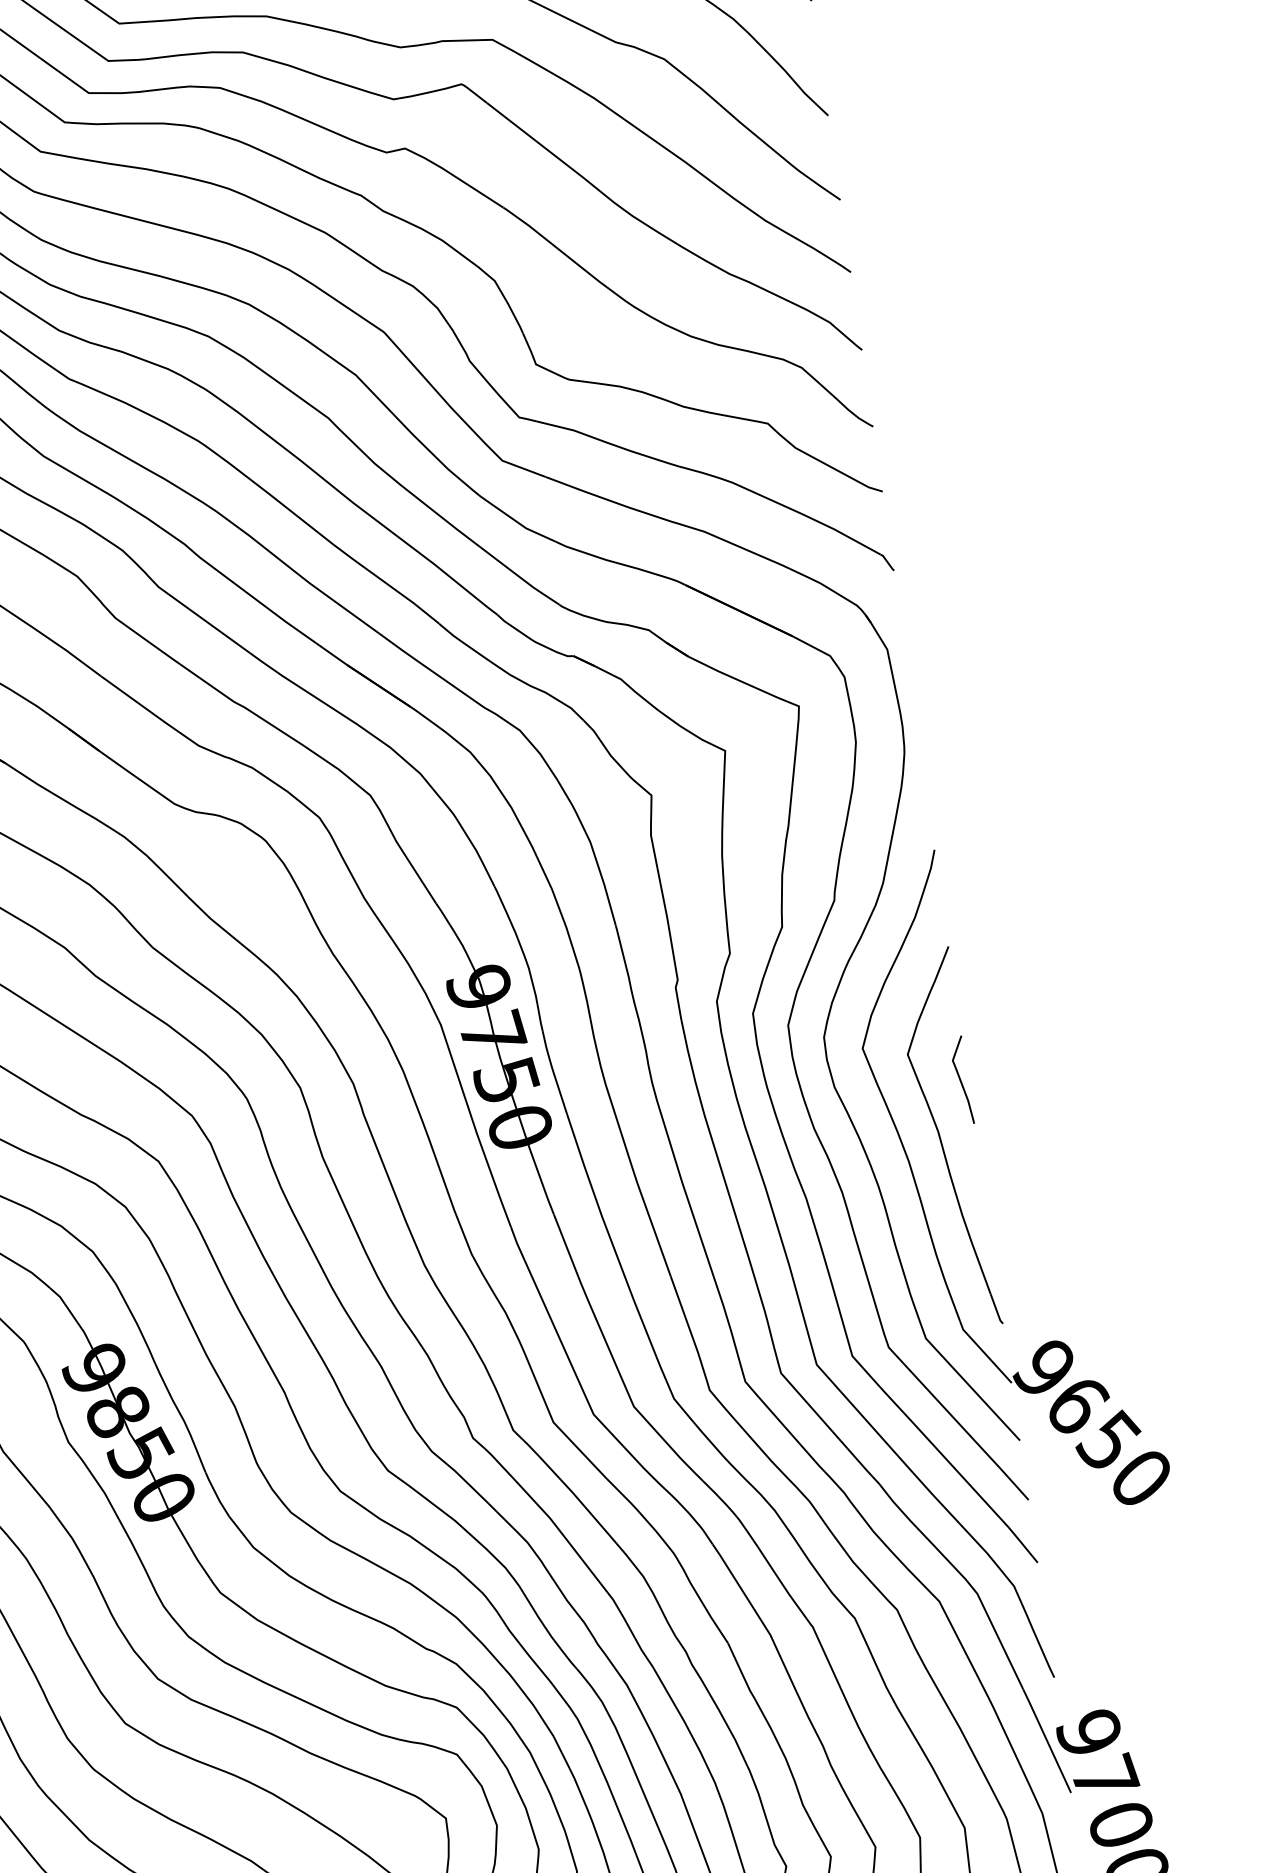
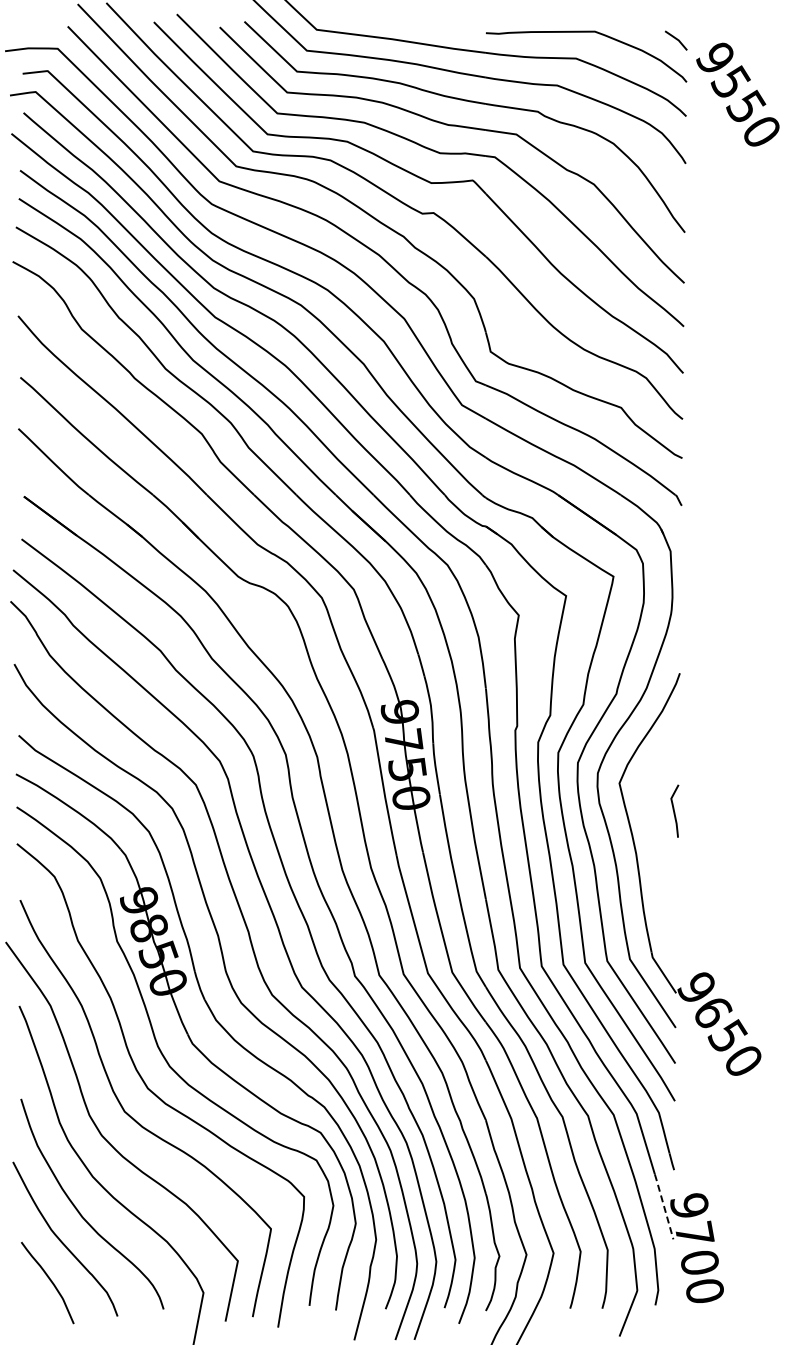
part: (948, 1139) -> (661, 844), removed
line: (1047, 1740) -> (664, 1206), solid -> dashed

